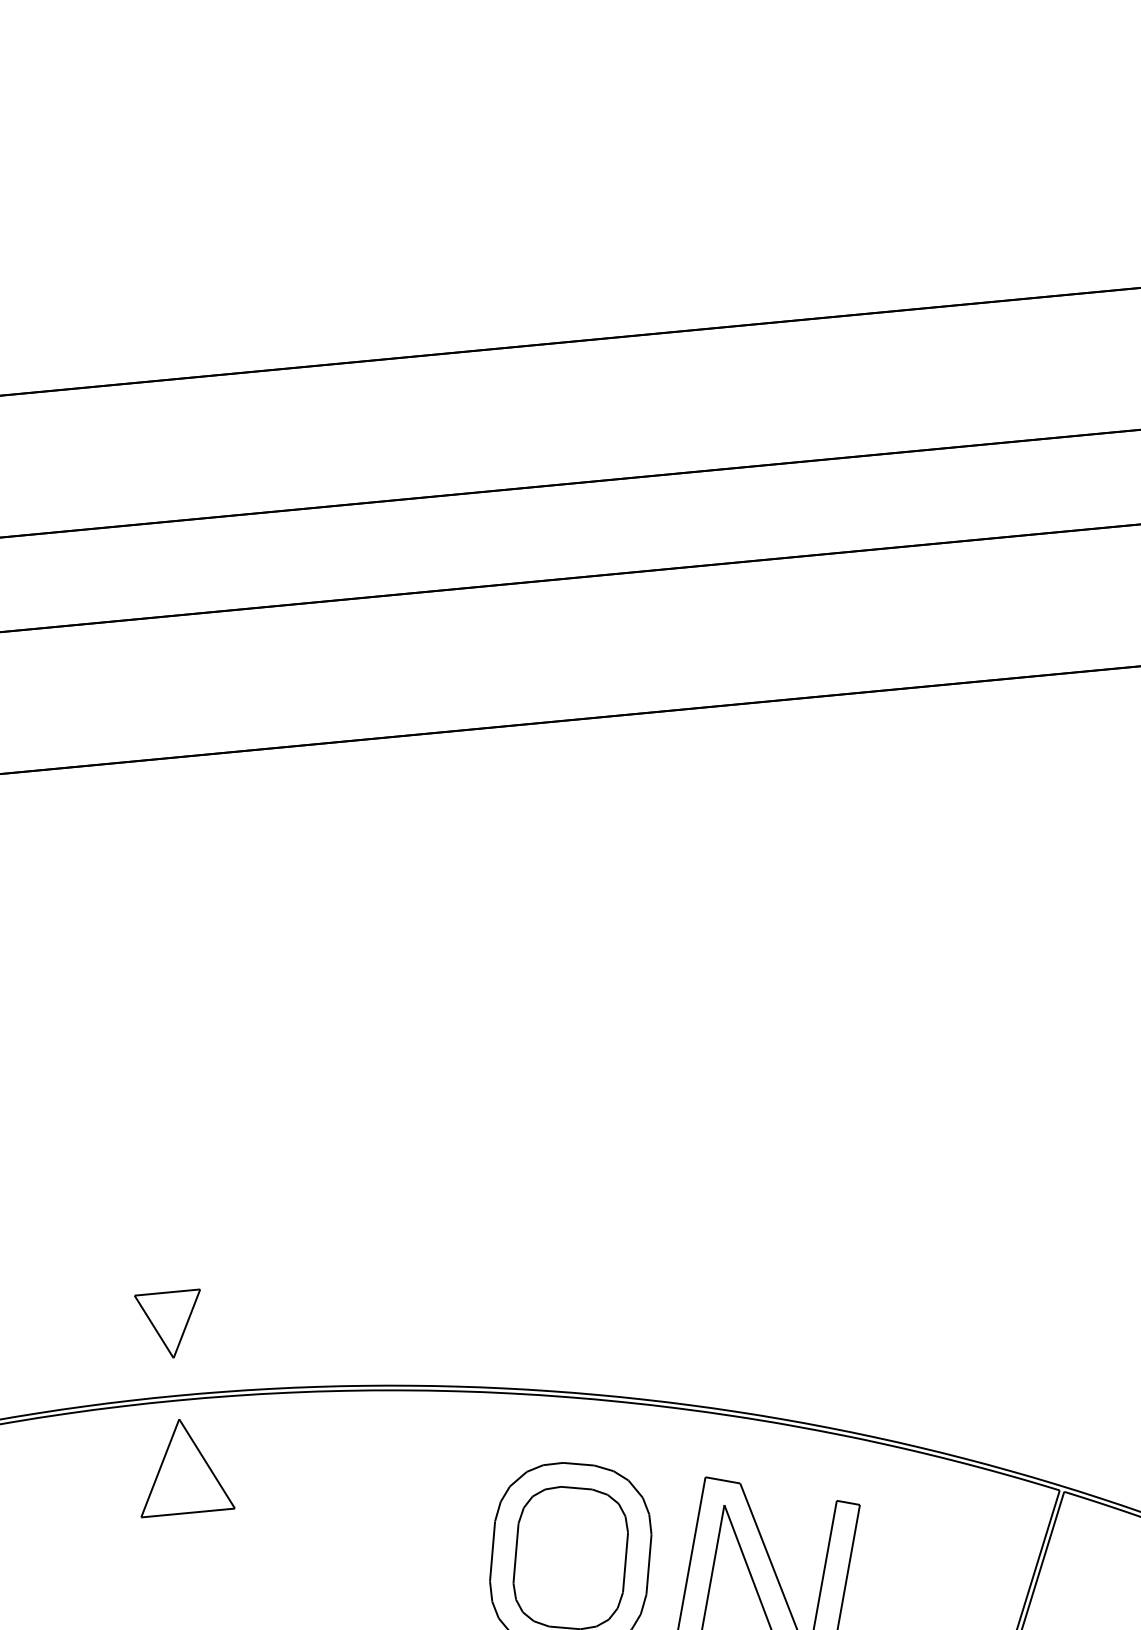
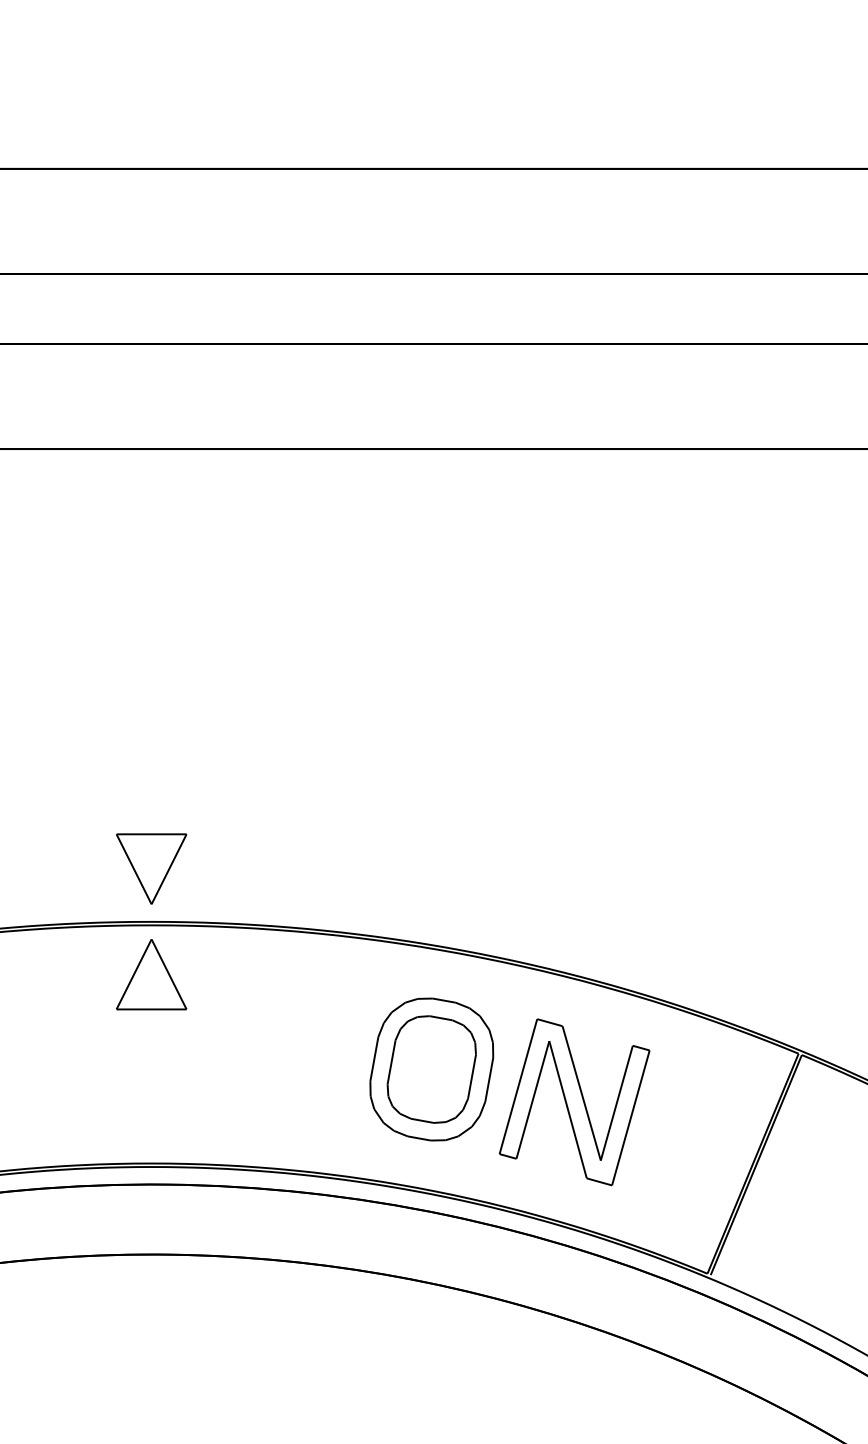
part: (170, 1324) -> (151, 868), size x1.43

